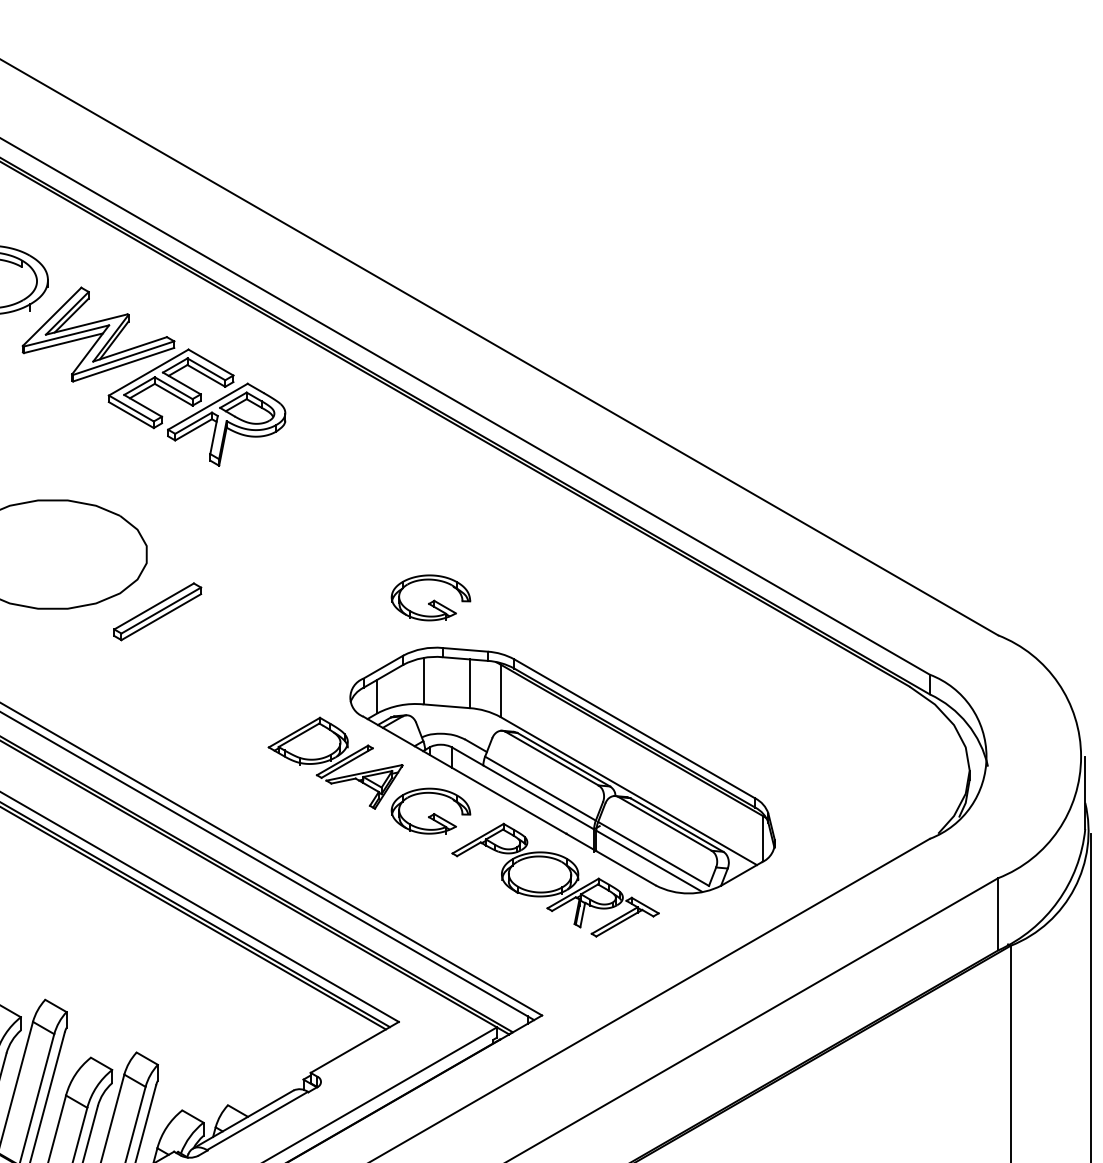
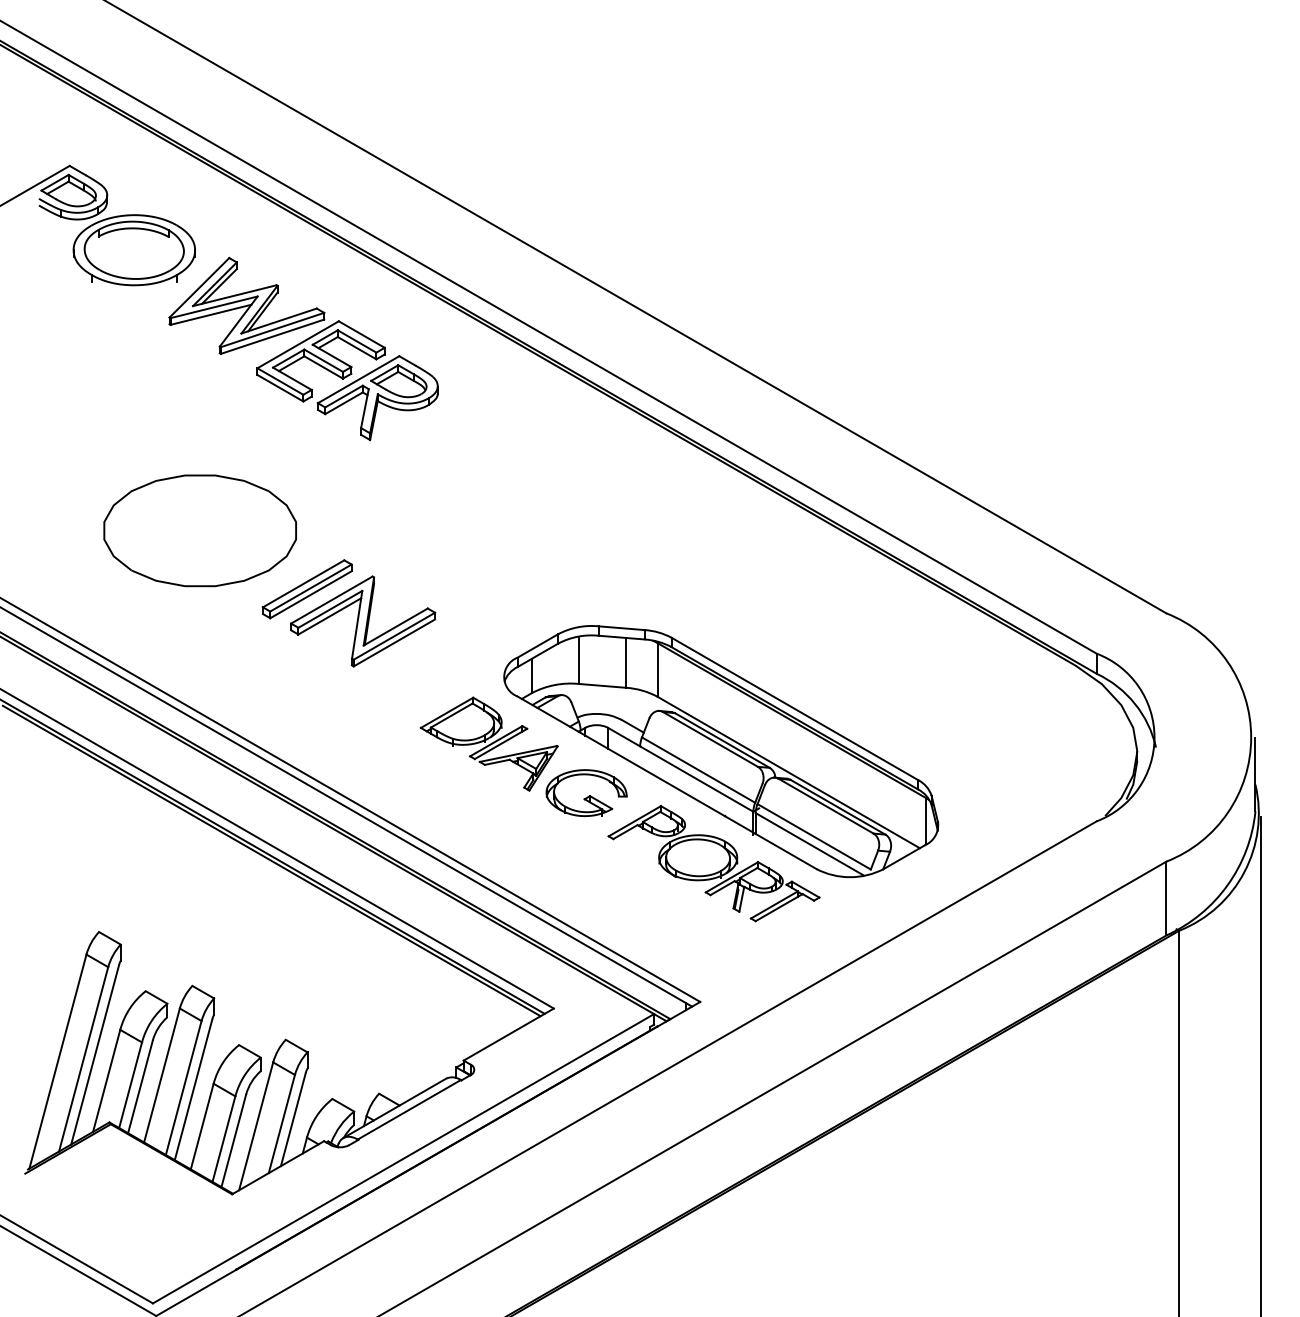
part: (430, 597) -> (586, 574), removed
part: (212, 643) -> (363, 621), added

